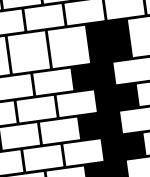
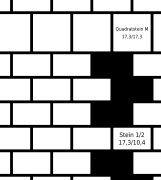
fill: (108, 41) -> (131, 32), removed
fill: (123, 147) -> (131, 138), removed

